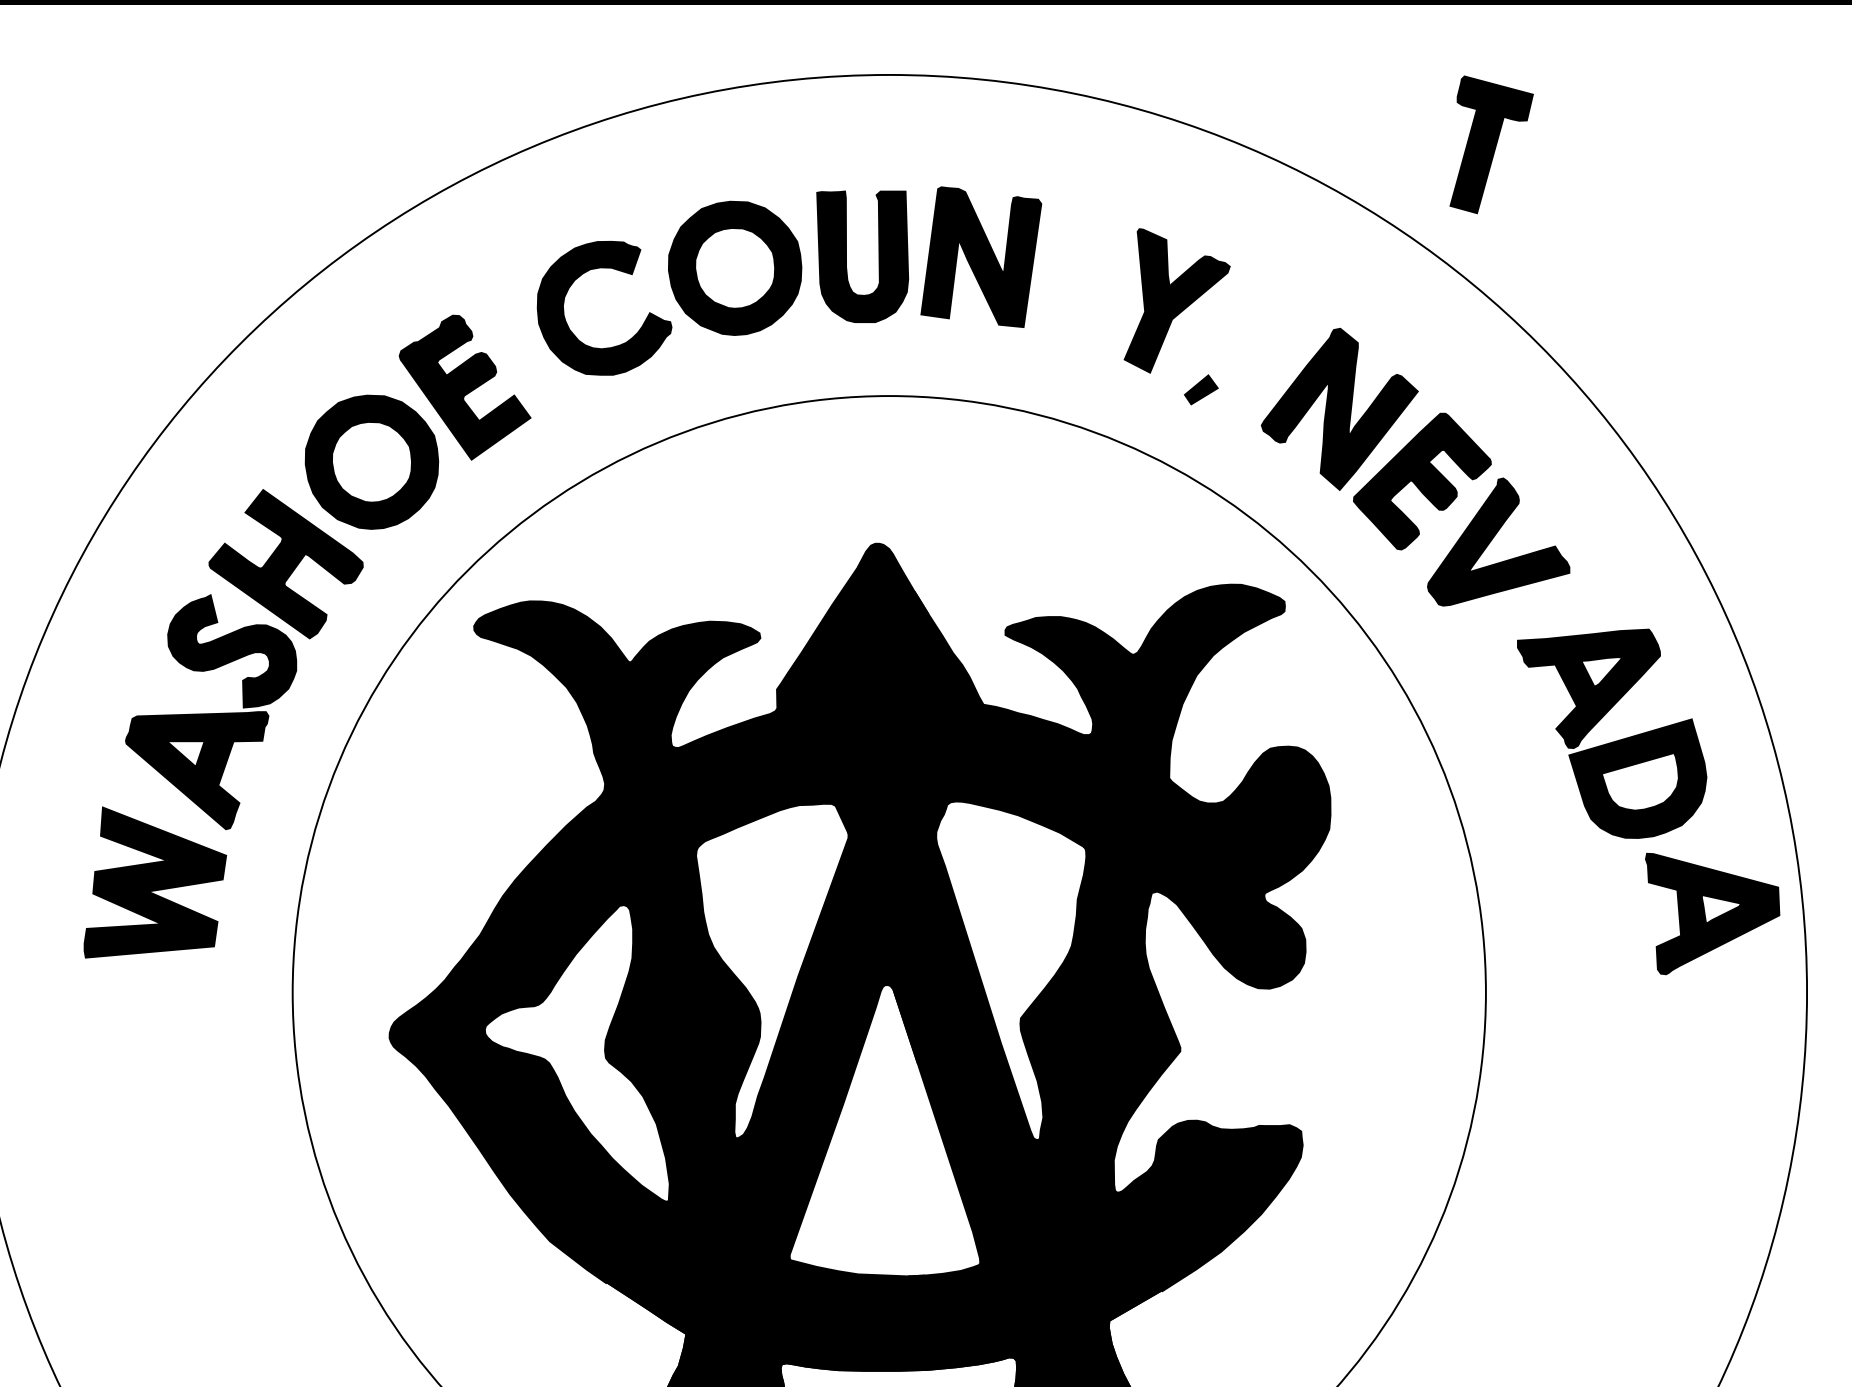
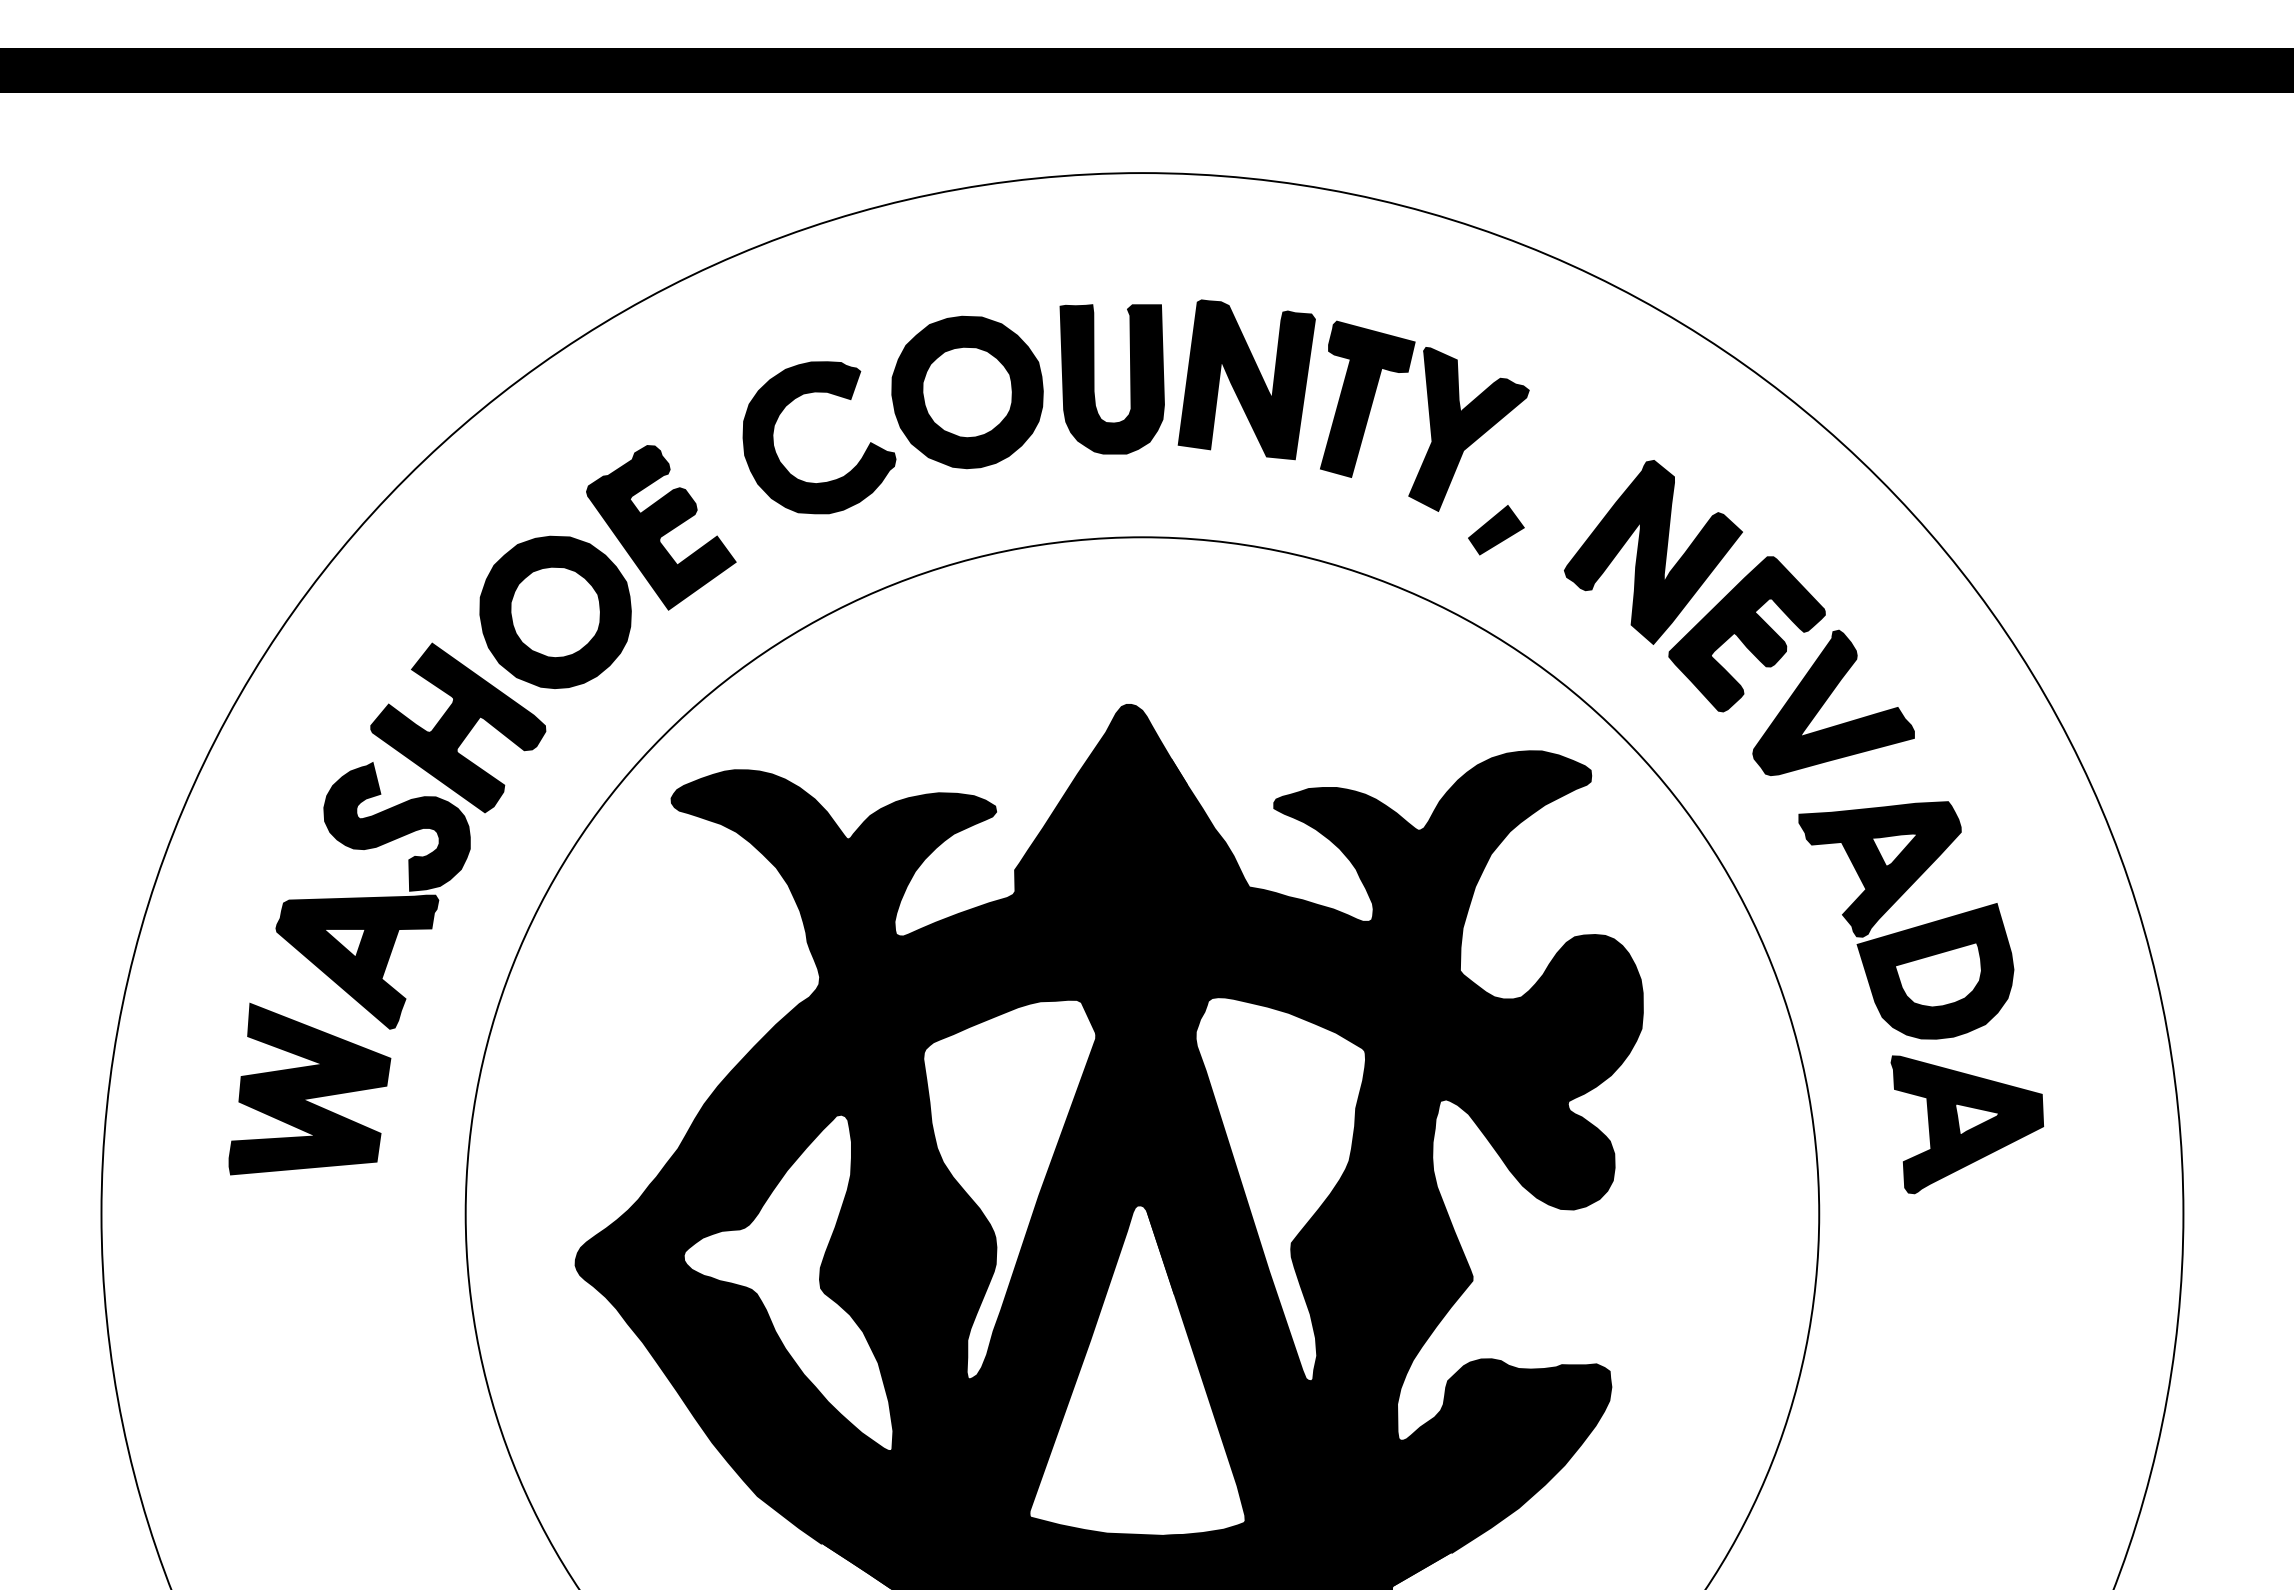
part: (1491, 144) -> (1367, 398), moved
part: (1201, 390) -> (1496, 530), size x1.43
part: (1614, 740) -> (1909, 928), moved
part: (1712, 913) -> (1967, 1124), moved

